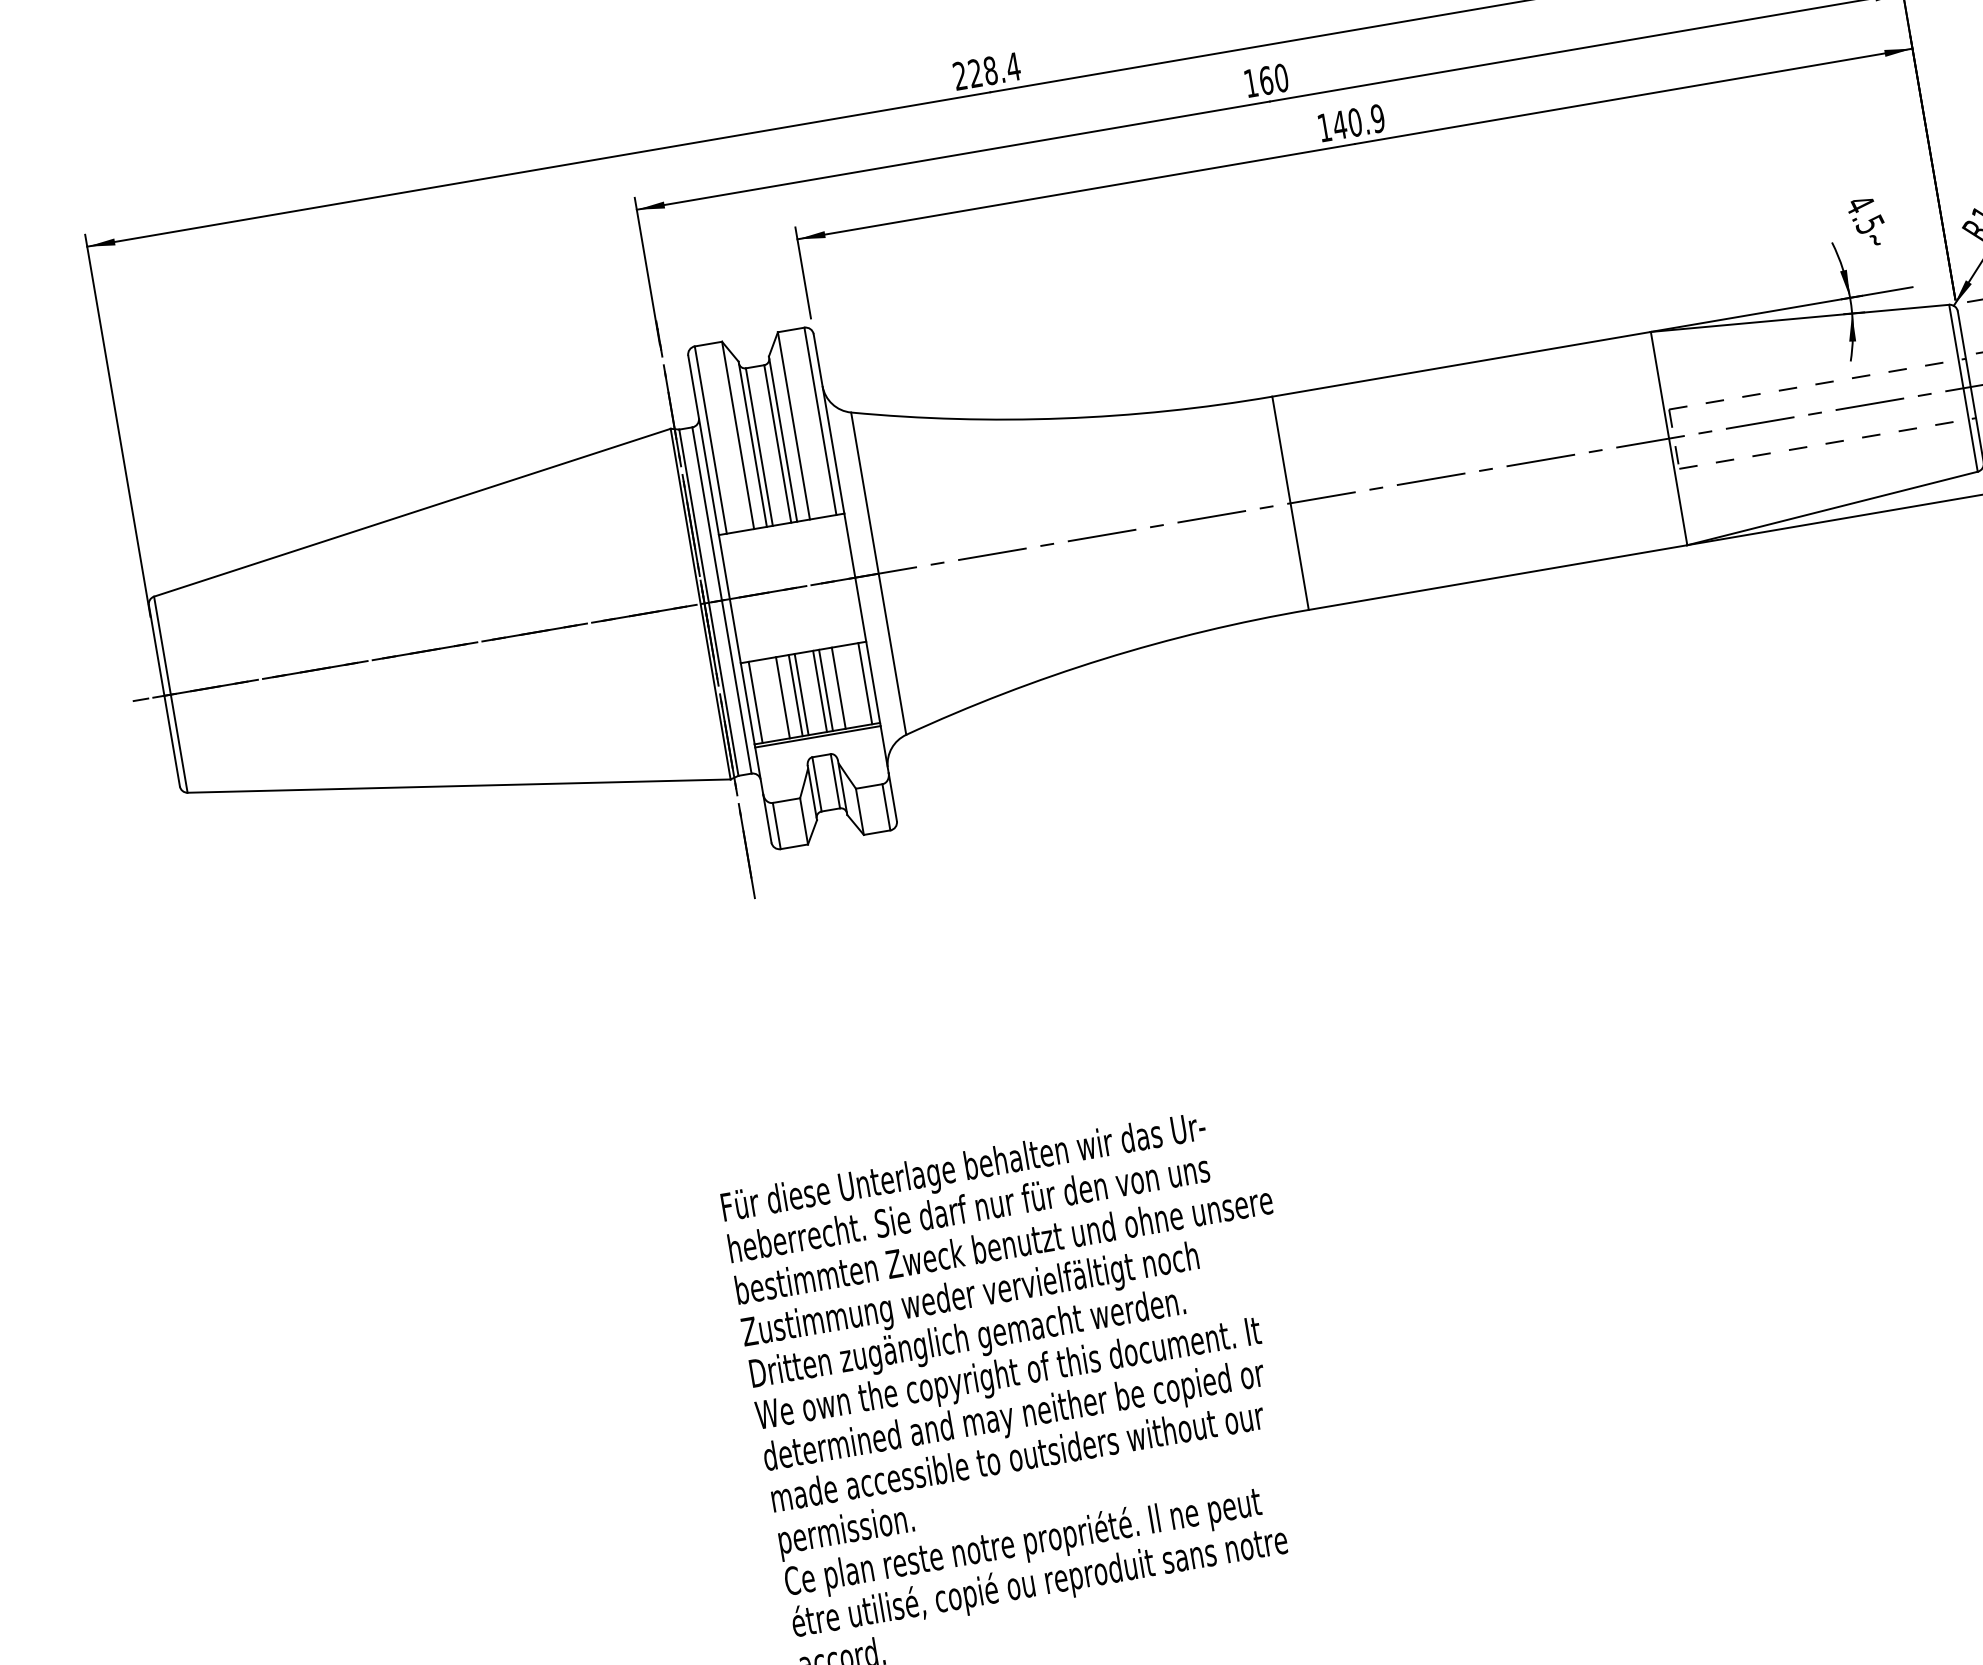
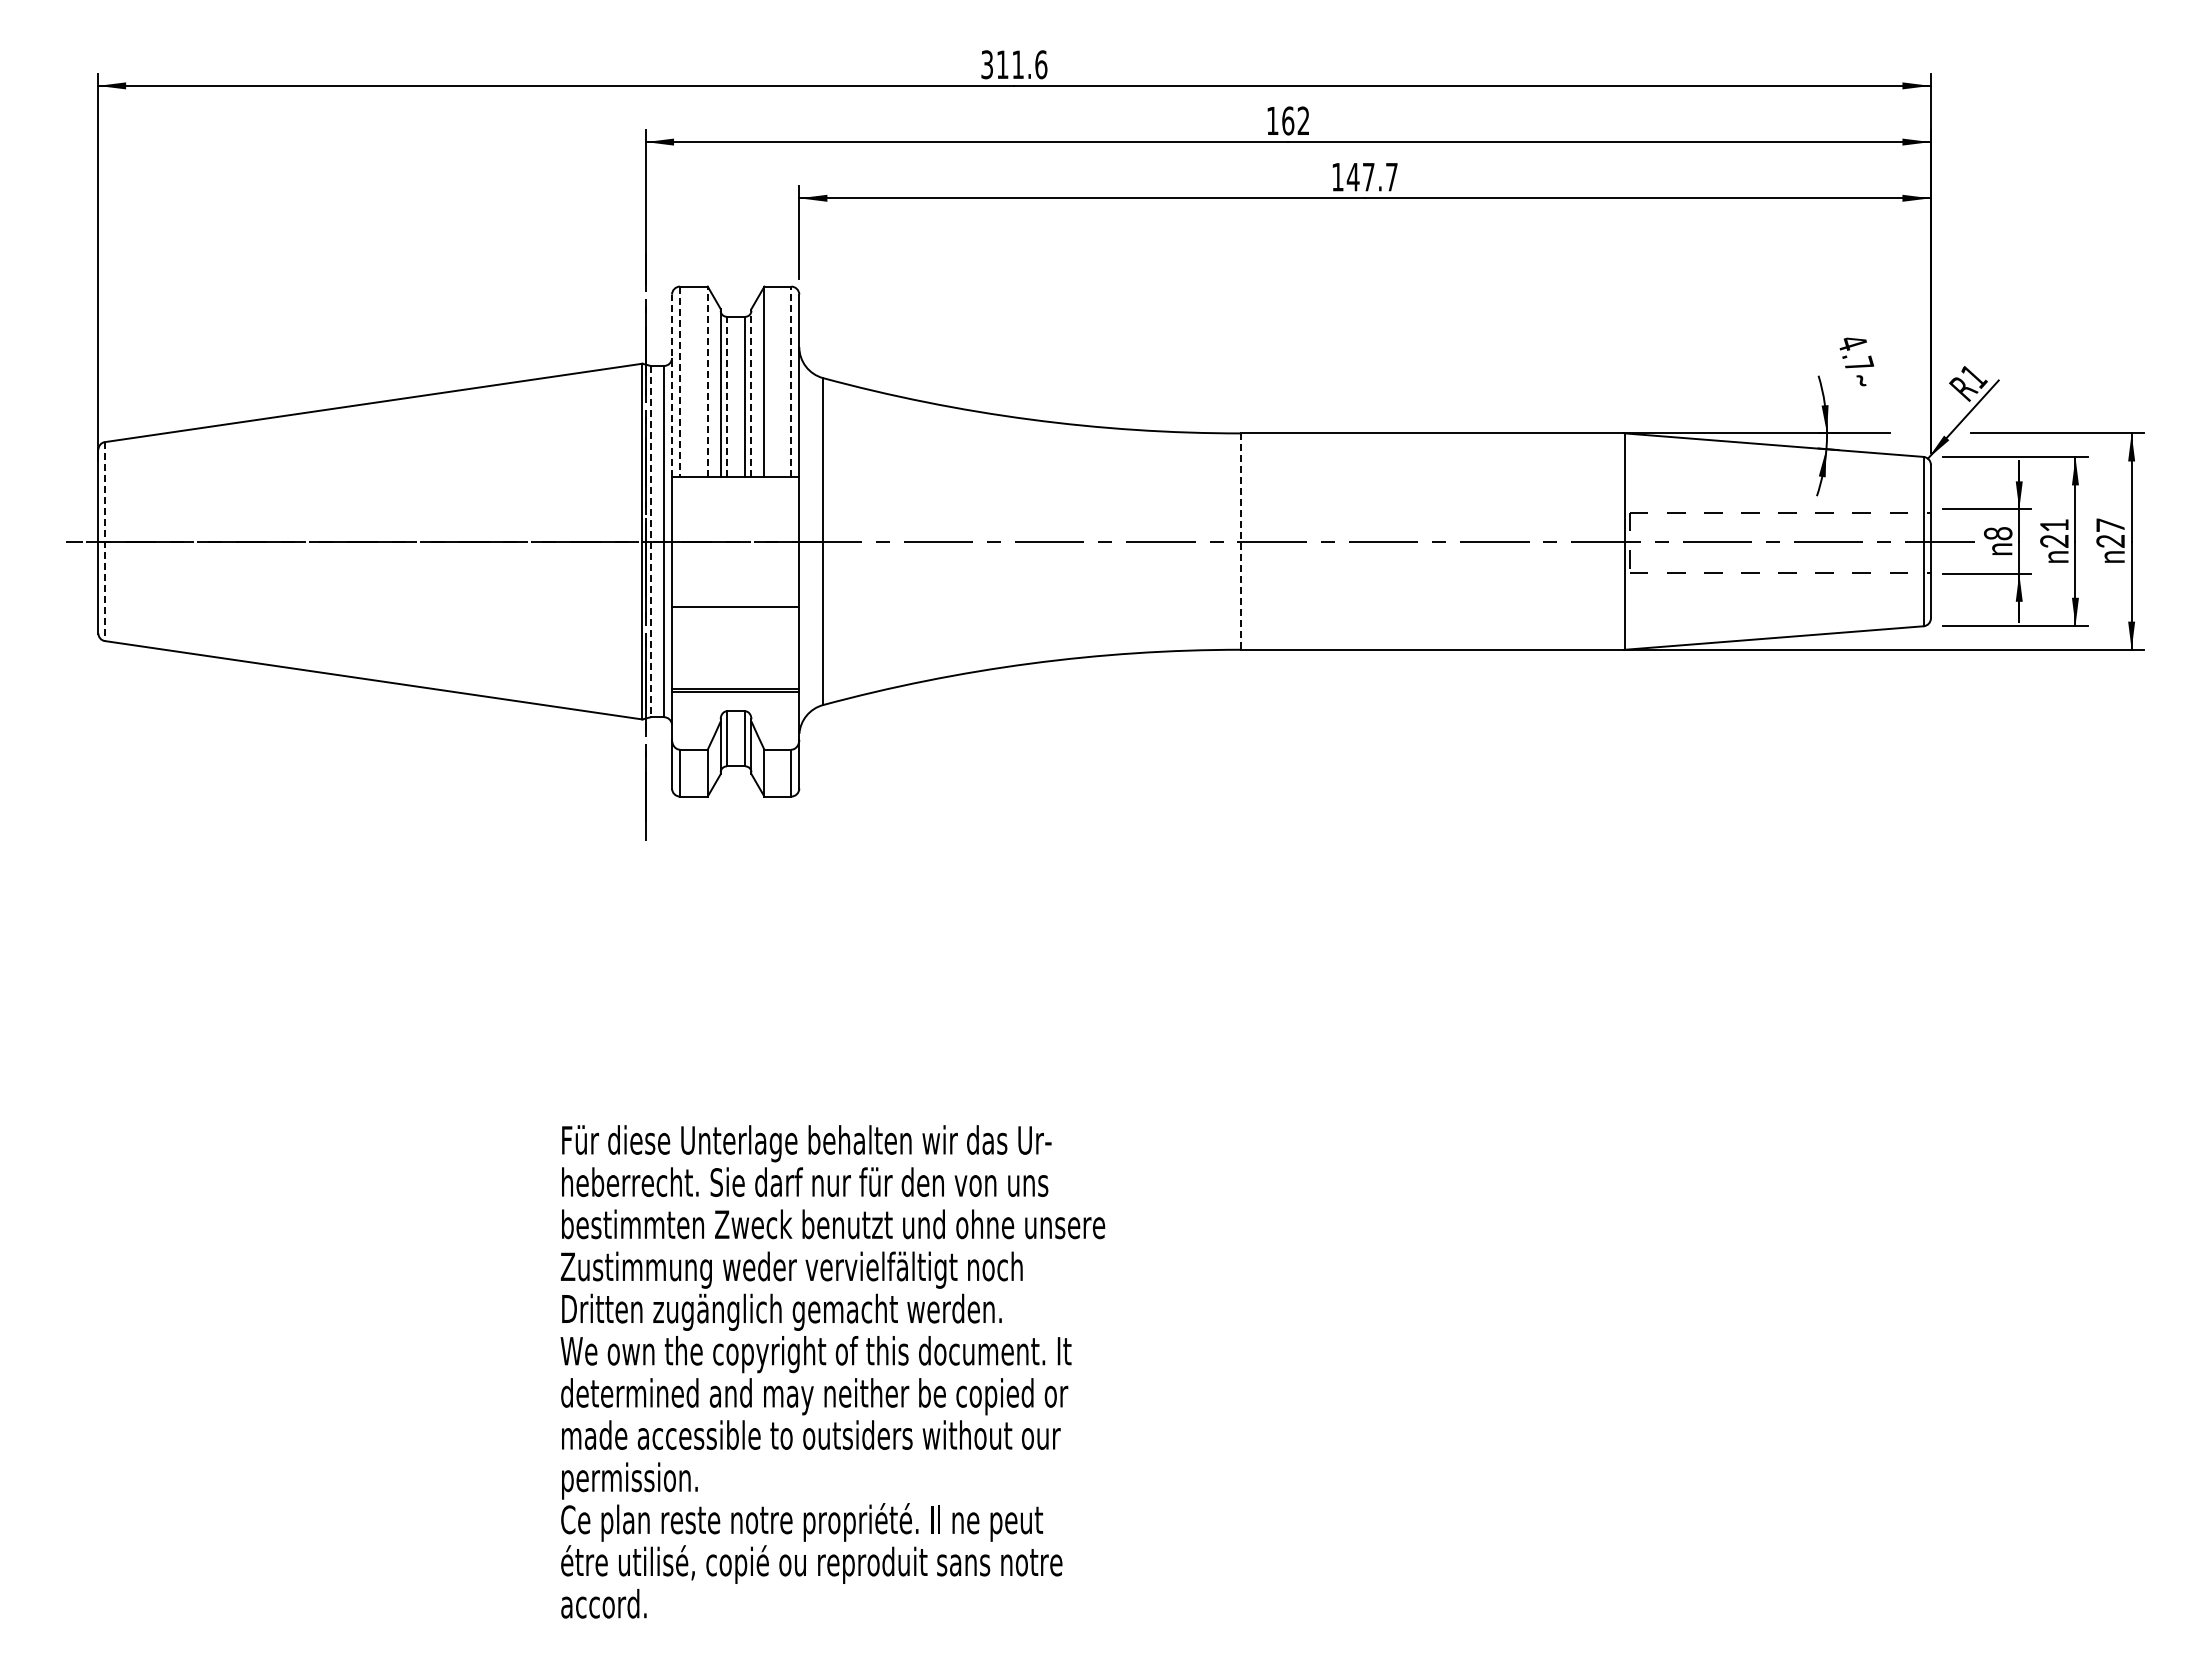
text: (987, 71) -> (1014, 64), 228.4 -> 311.6
text: (1281, 77) -> (1303, 120), 160 -> 162
text: (1365, 120) -> (1379, 176), 140.9 -> 147.7
text: (1870, 223) -> (1859, 363), 4.5 -> 4.7
line: (820, 421) -> (791, 381), solid -> dashed
line: (737, 435) -> (707, 381), solid -> dashed
line: (783, 438) -> (751, 392), solid -> dashed
line: (711, 439) -> (680, 381), solid -> dashed
line: (704, 445) -> (672, 385), solid -> dashed
line: (759, 446) -> (726, 396), solid -> dashed
line: (1290, 504) -> (1240, 542), solid -> dashed
line: (708, 602) -> (650, 541), solid -> dashed
line: (865, 683) -> (791, 647), removed
line: (838, 687) -> (764, 647), removed
line: (826, 690) -> (751, 647), removed
line: (820, 691) -> (745, 647), removed
line: (801, 694) -> (726, 647), removed
line: (170, 695) -> (104, 542), solid -> dashed
line: (795, 695) -> (720, 647), removed
line: (782, 697) -> (707, 647), removed
line: (756, 702) -> (680, 647), removed

